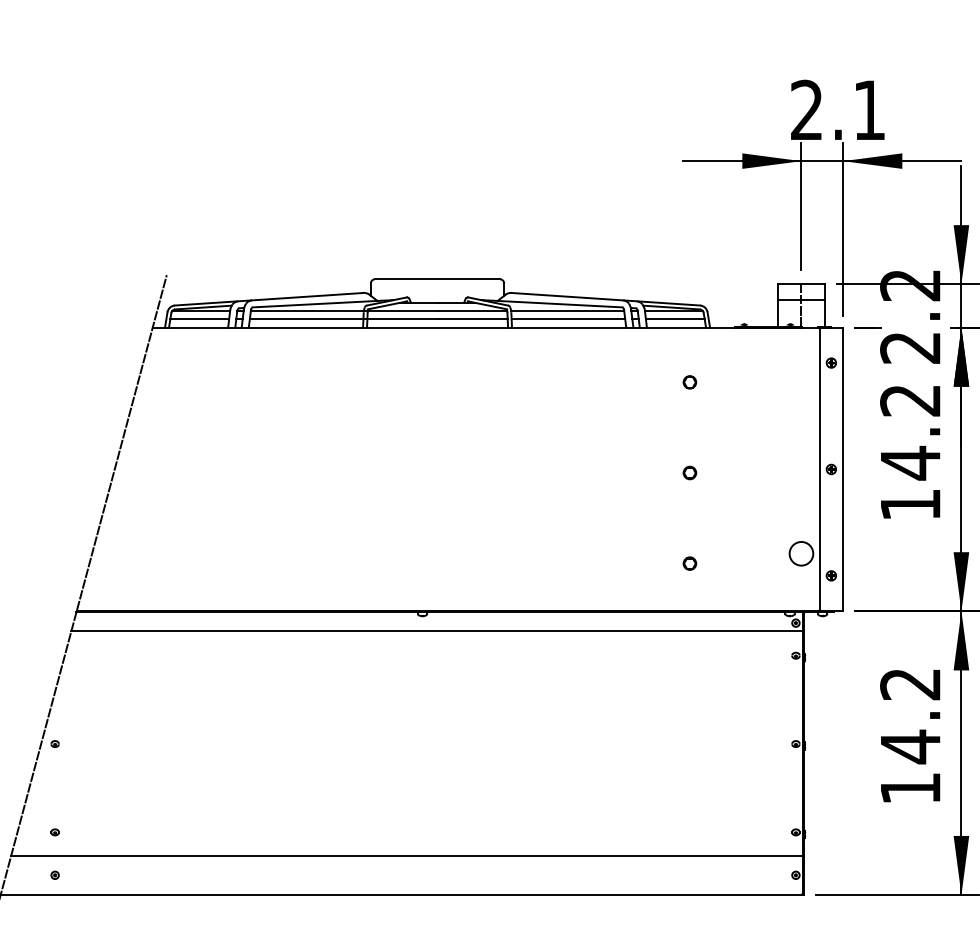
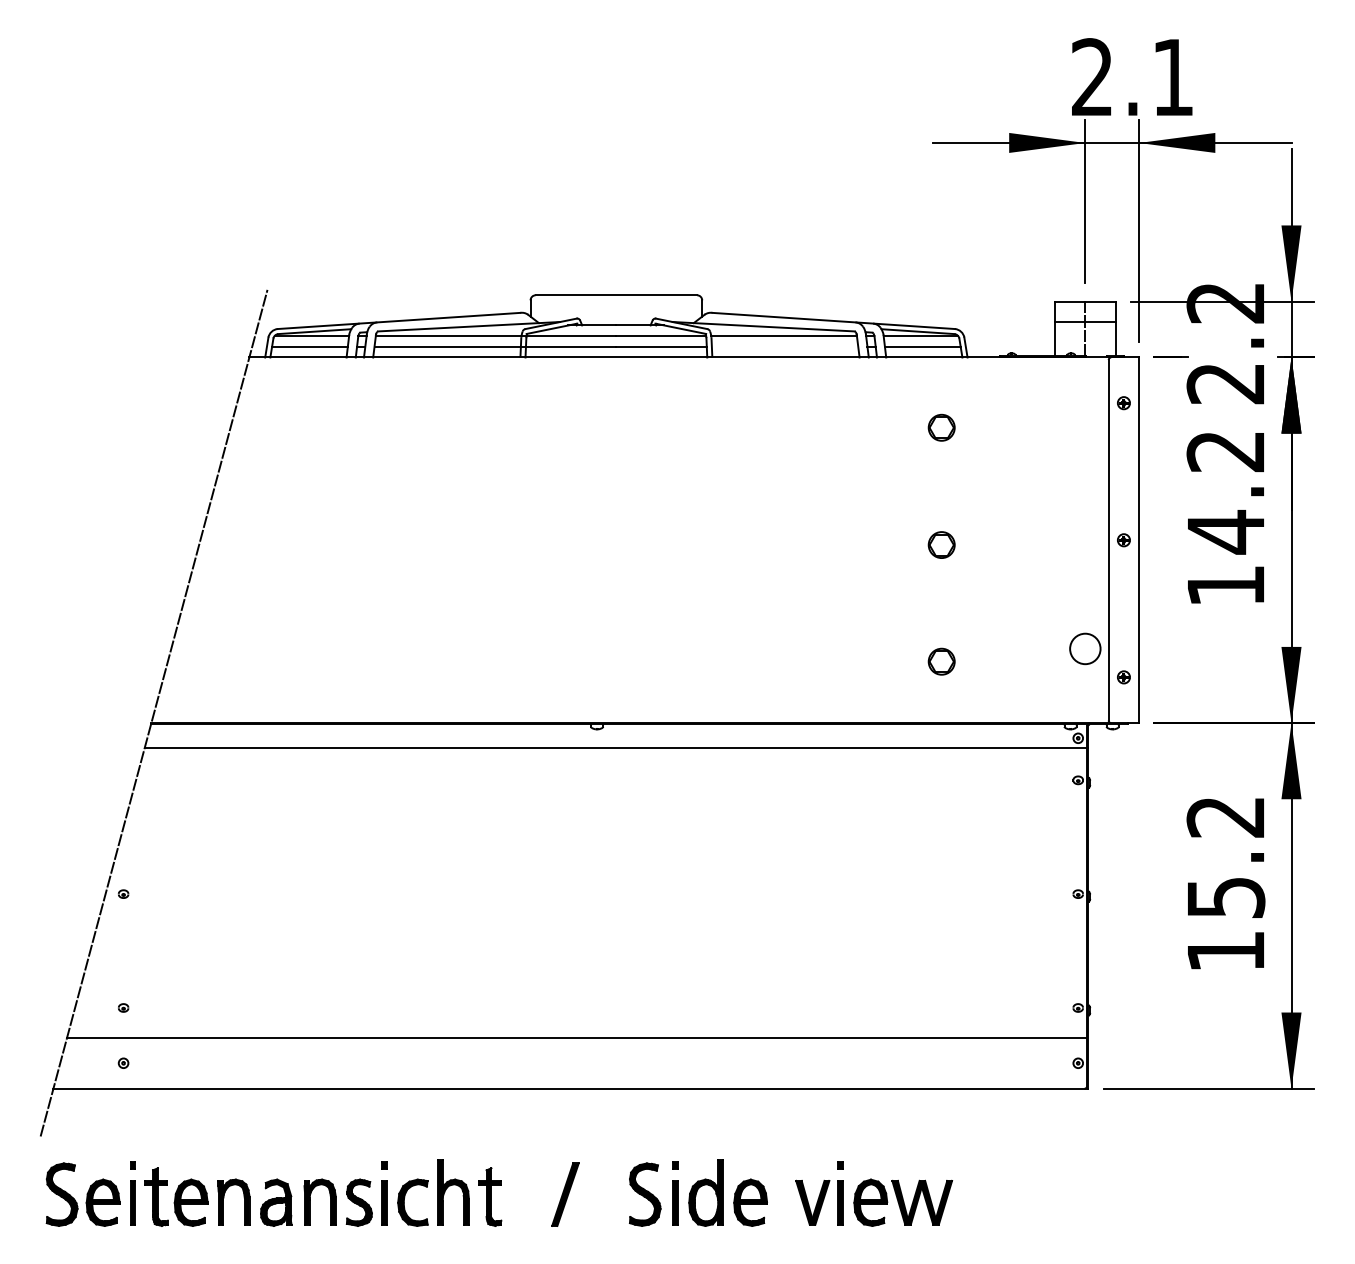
line: (567, 319) -> (784, 346), removed
circle: (689, 382) -> (941, 428), size x1.6
circle: (689, 472) -> (941, 544), size x1.6
circle: (689, 563) -> (941, 661), size x1.6
text: (910, 746) -> (1226, 897), 14.2 -> 15.2

